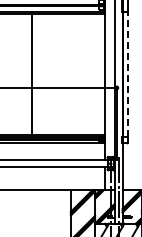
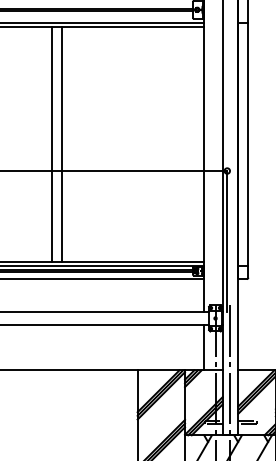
line: (26, 73) -> (51, 142), added
line: (127, 74) -> (247, 144), dashed -> solid

